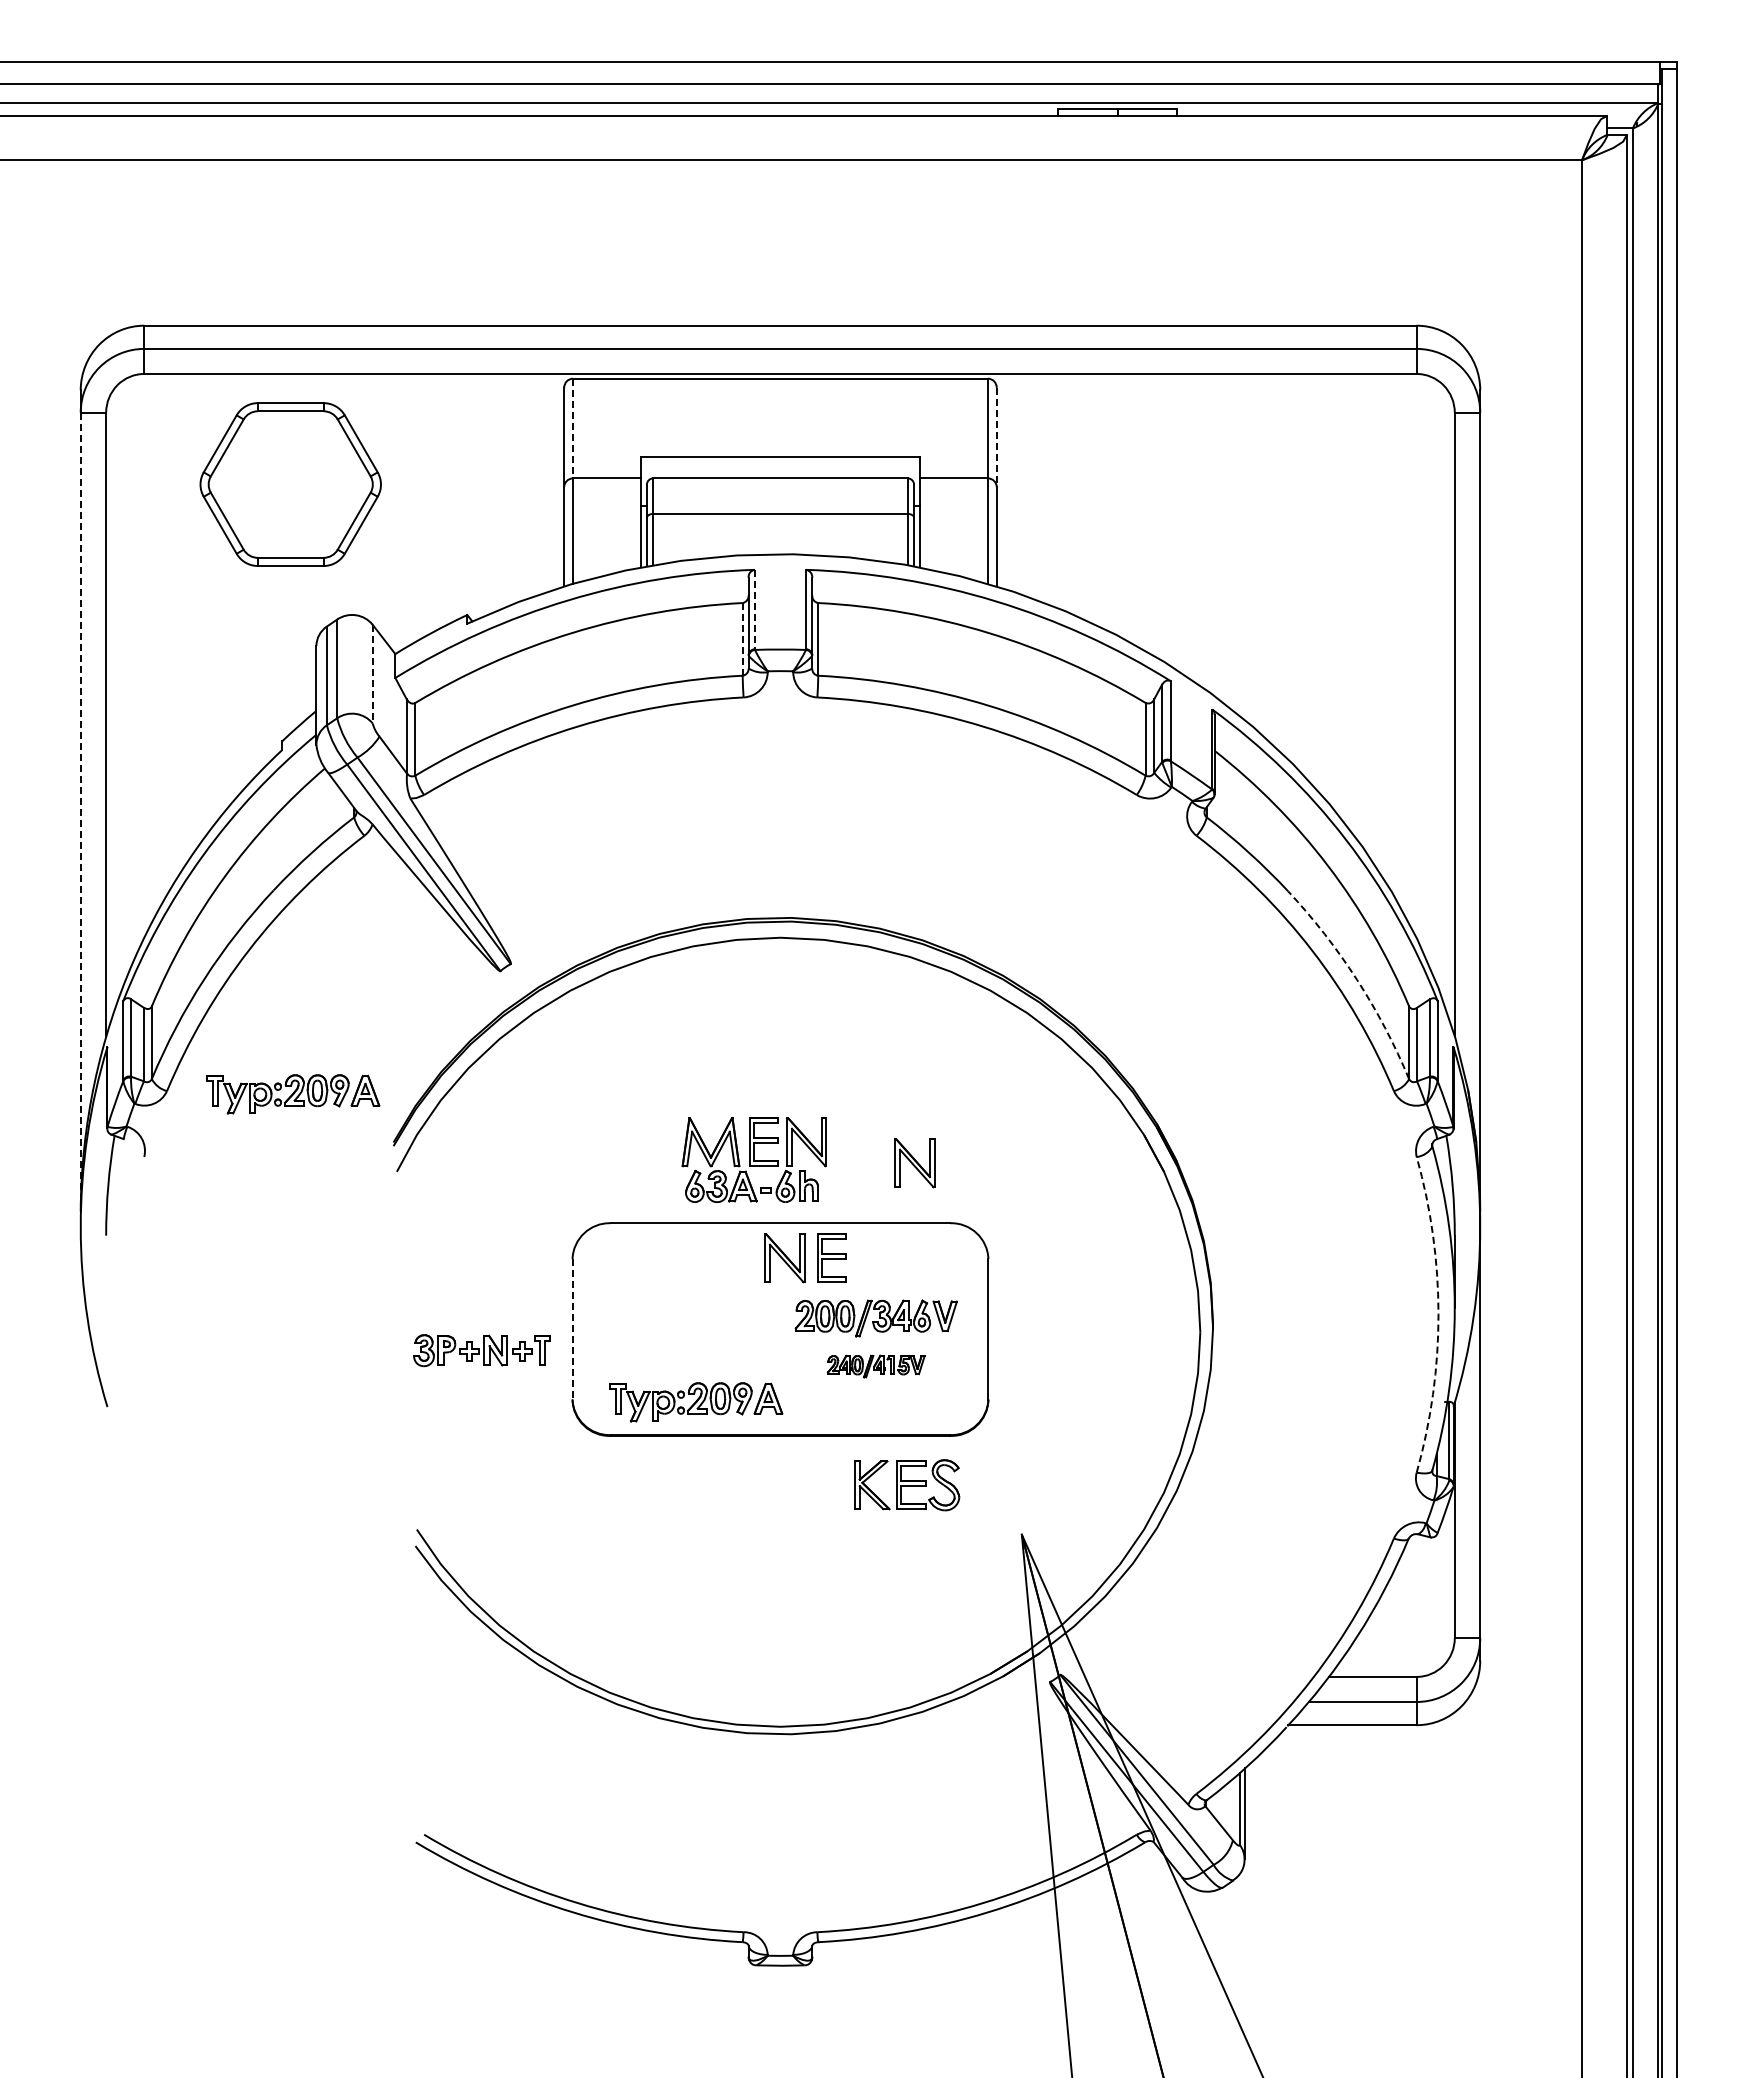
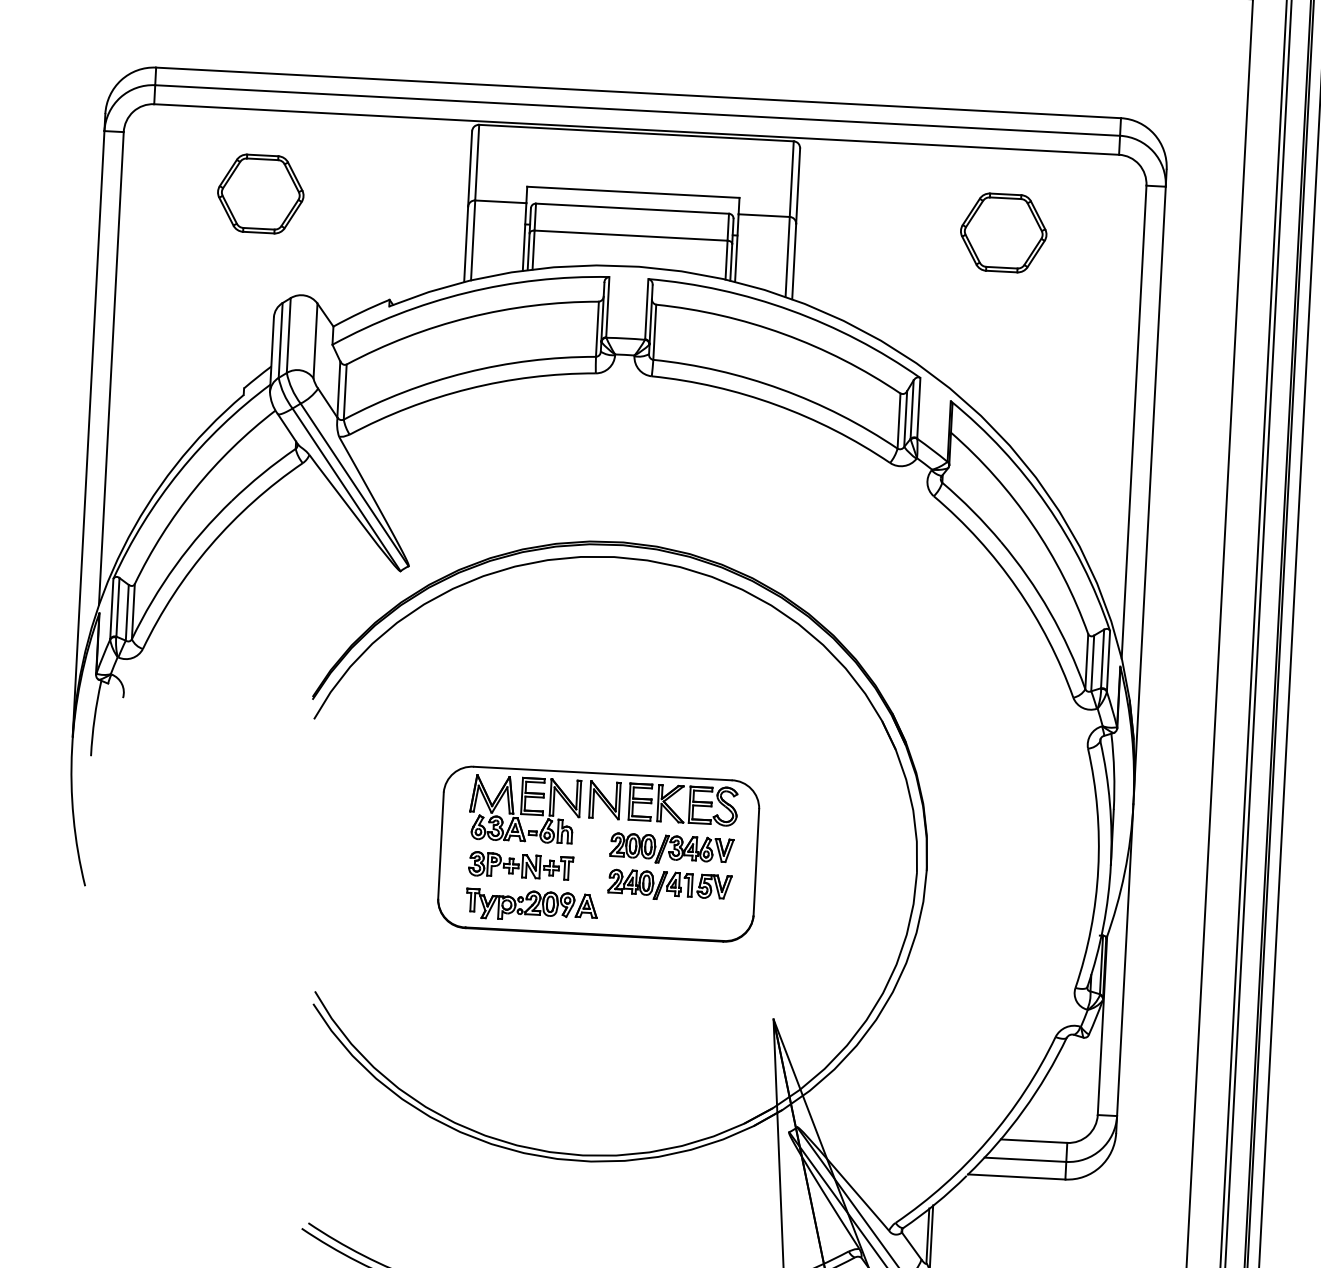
line: (573, 428) -> (477, 162), dashed -> solid
line: (996, 437) -> (797, 186), dashed -> solid
part: (290, 484) -> (260, 193), size x0.62
part: (1270, 484) -> (1003, 232), added
line: (754, 609) -> (607, 307), dashed -> solid
line: (742, 638) -> (597, 328), dashed -> solid
line: (372, 674) -> (315, 341), dashed -> solid
line: (80, 812) -> (88, 434), dashed -> solid
arc: (1357, 979) -> (1050, 611), dashed -> solid
part: (293, 1094) -> (238, 656), removed
part: (753, 1159) -> (524, 809), moved
part: (914, 1163) -> (706, 733), removed
arc: (1438, 1314) -> (1098, 868), dashed -> solid
line: (572, 1330) -> (440, 846), dashed -> solid
part: (481, 1350) -> (520, 866), moved
part: (875, 1366) -> (669, 885), size x1.67
part: (907, 1485) -> (697, 805), moved

